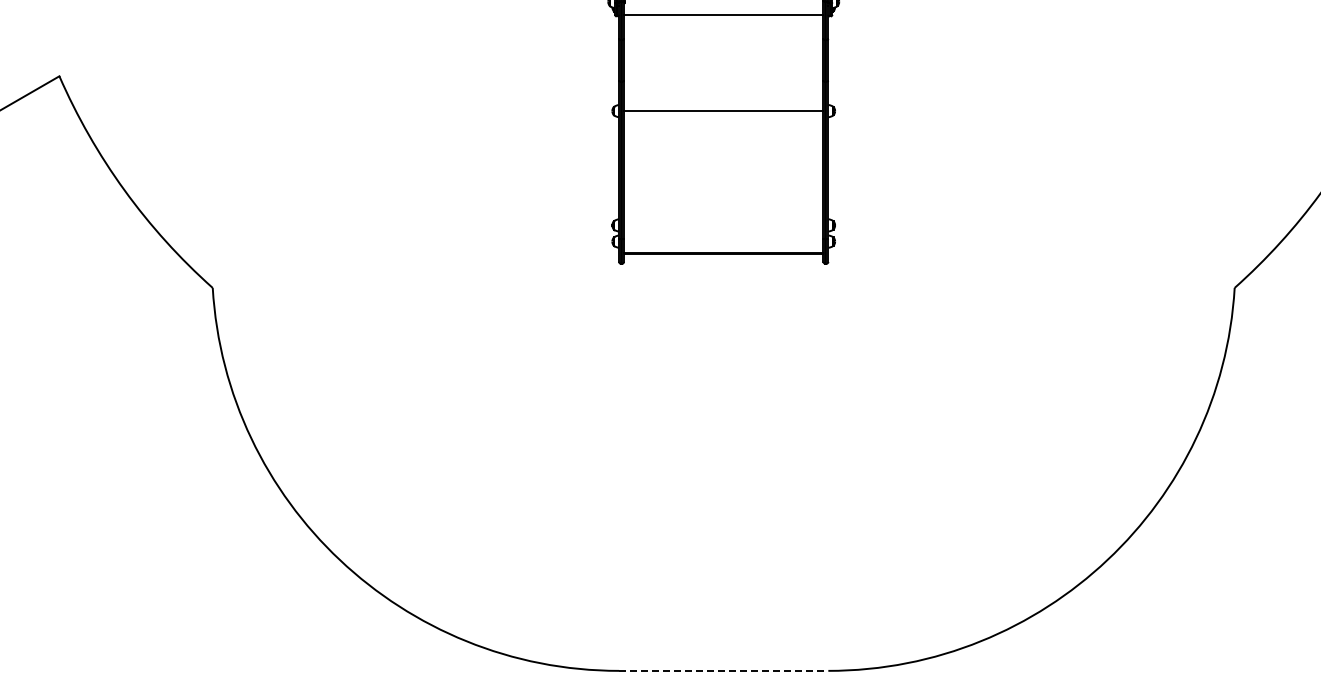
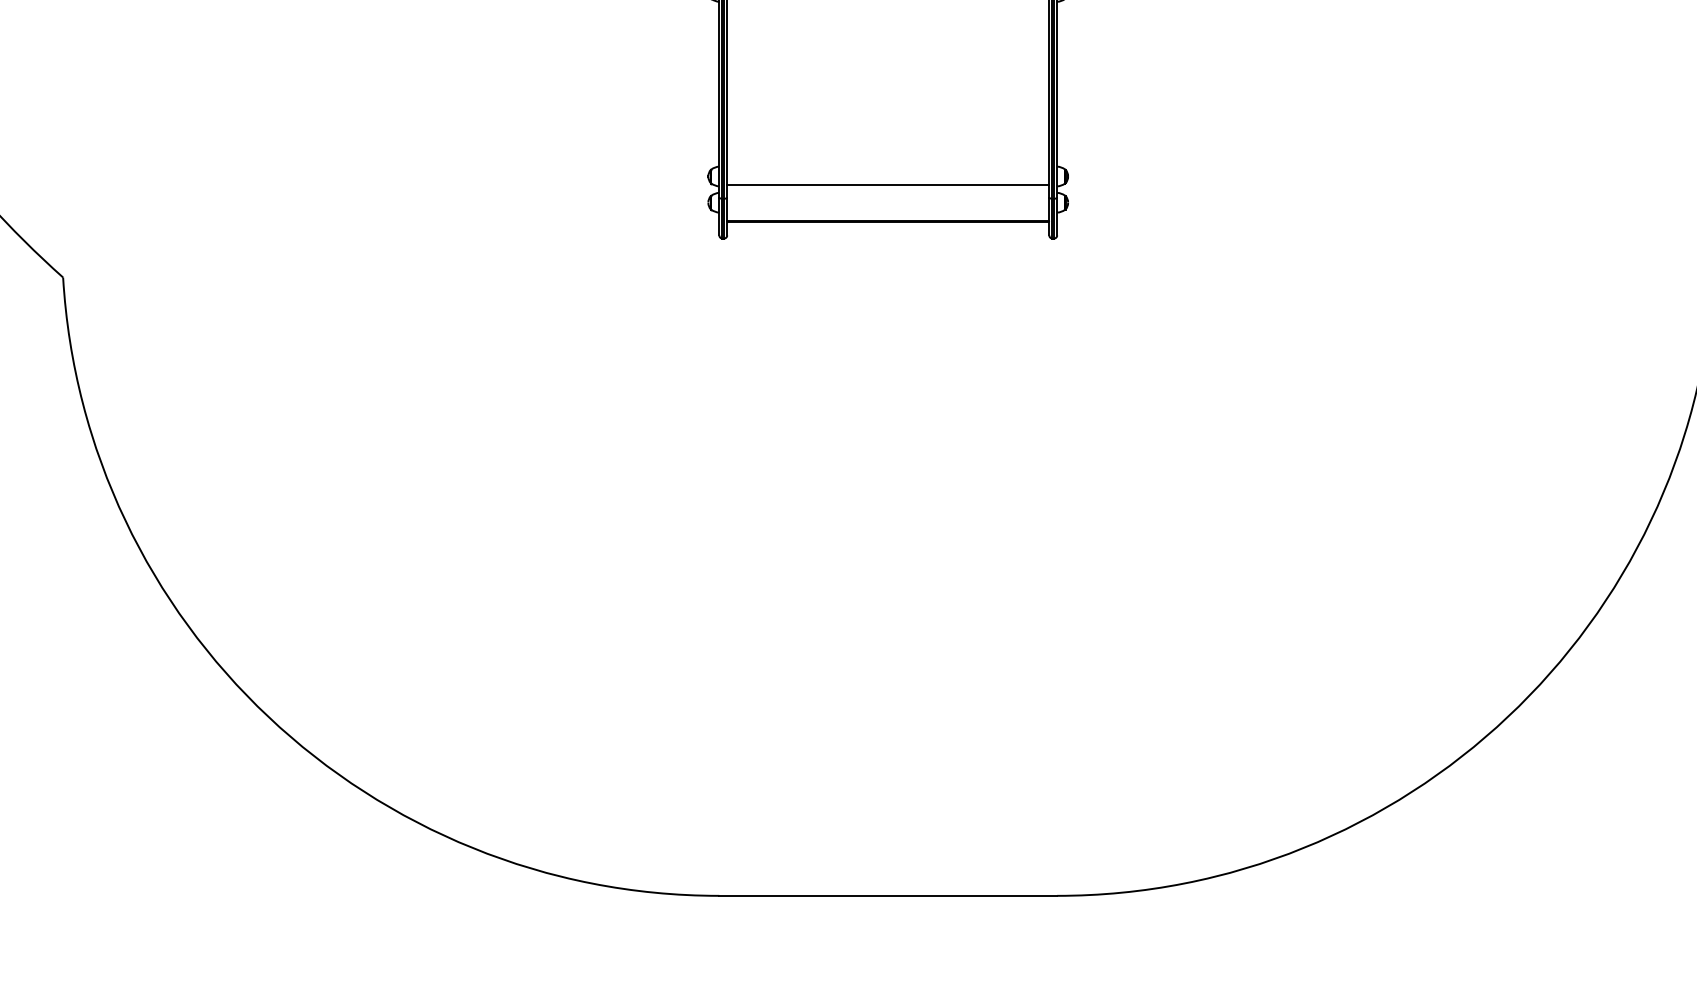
line: (723, 230) -> (887, 184), added
line: (723, 670) -> (887, 895), dashed -> solid

